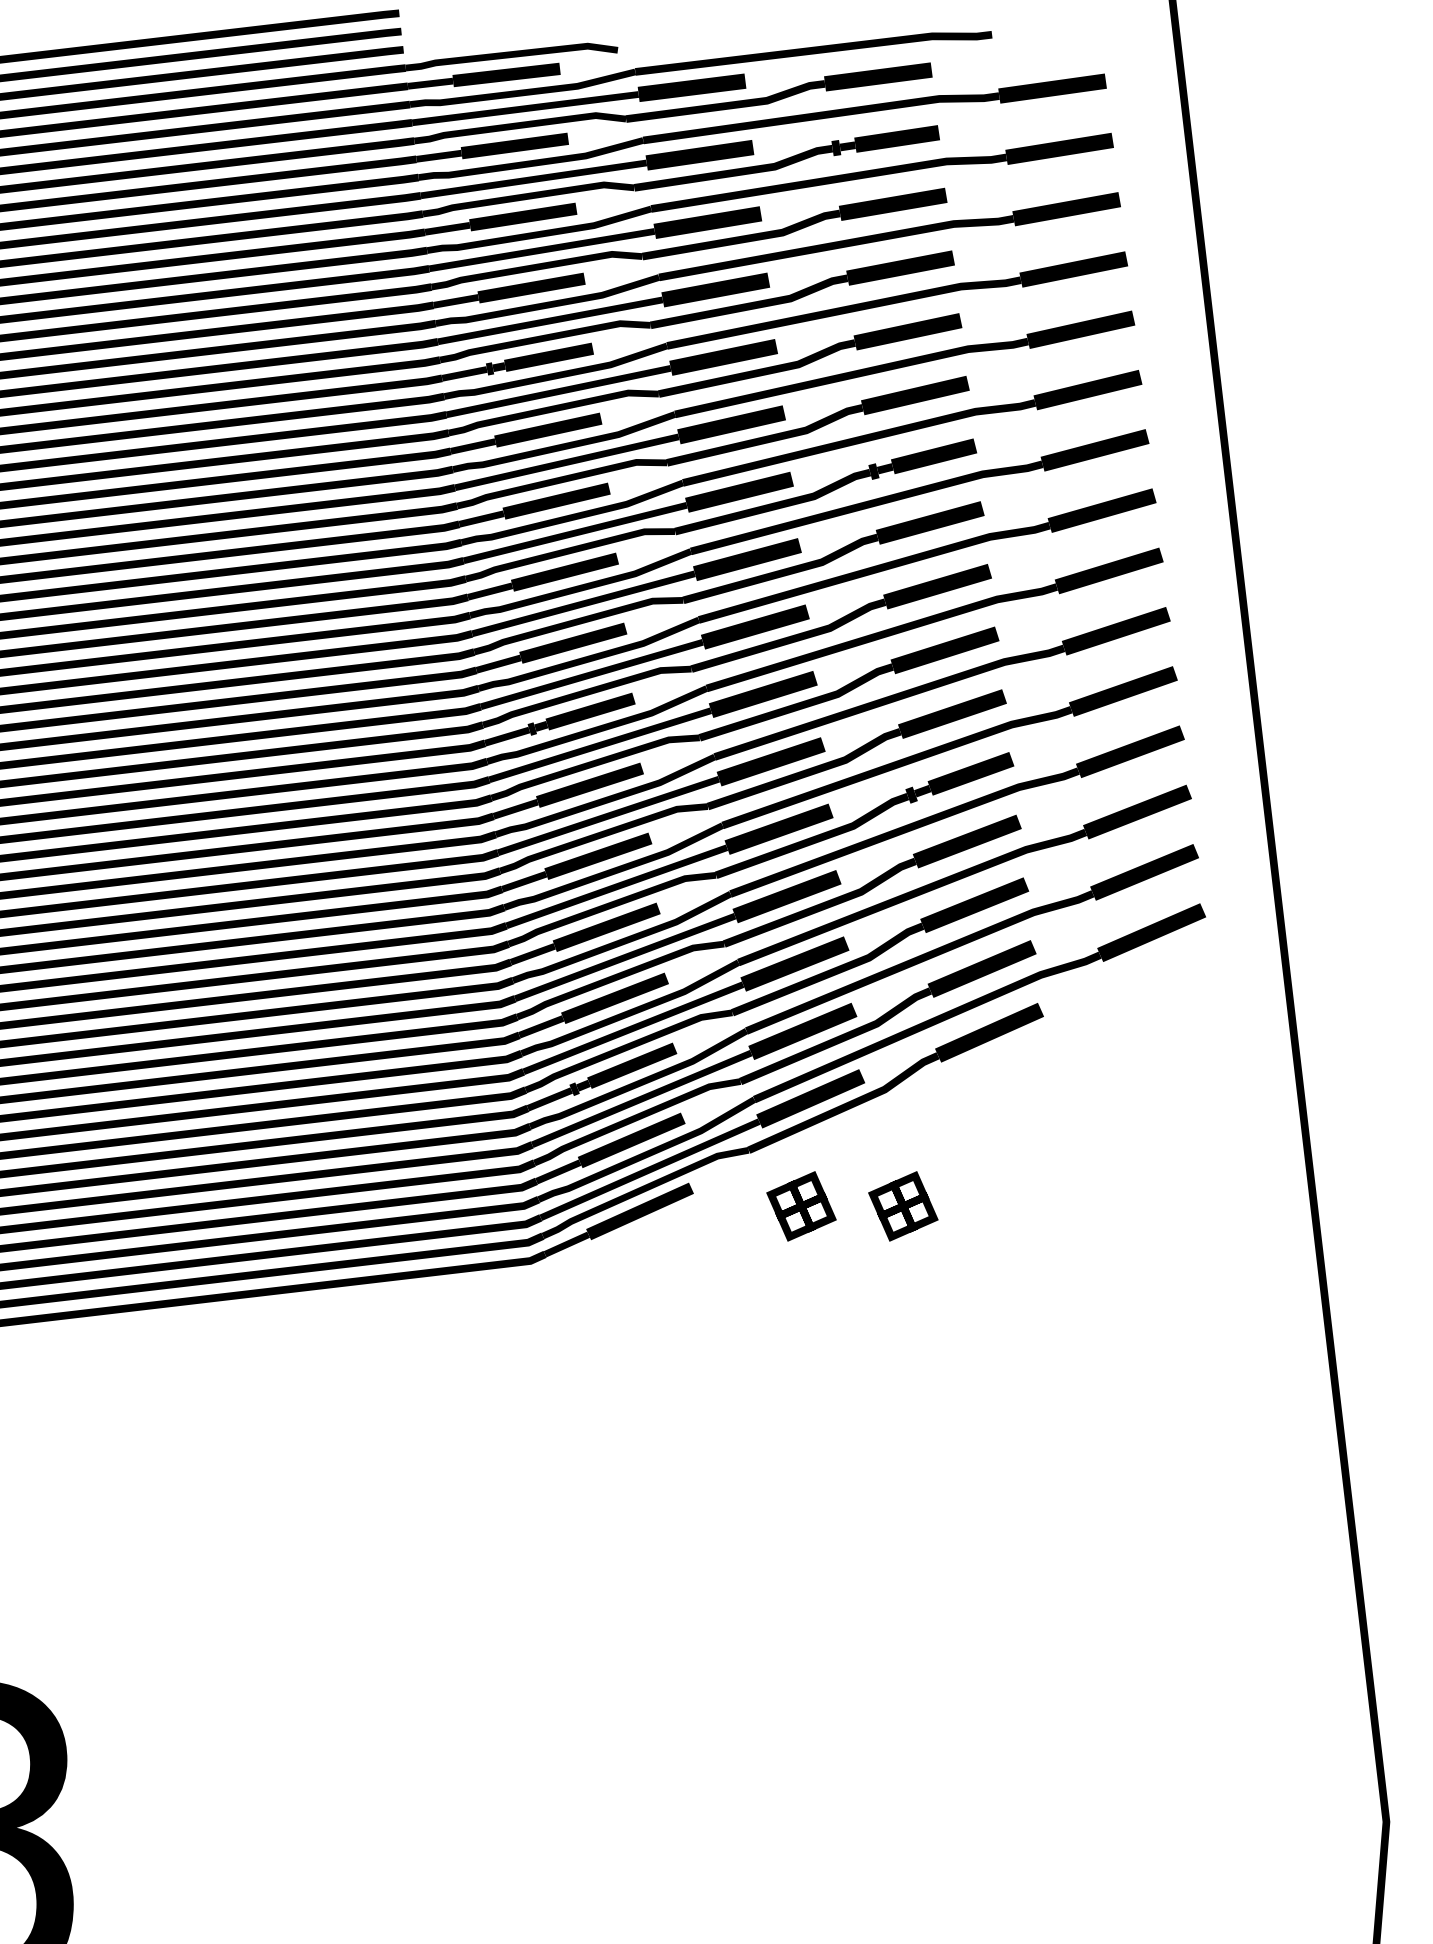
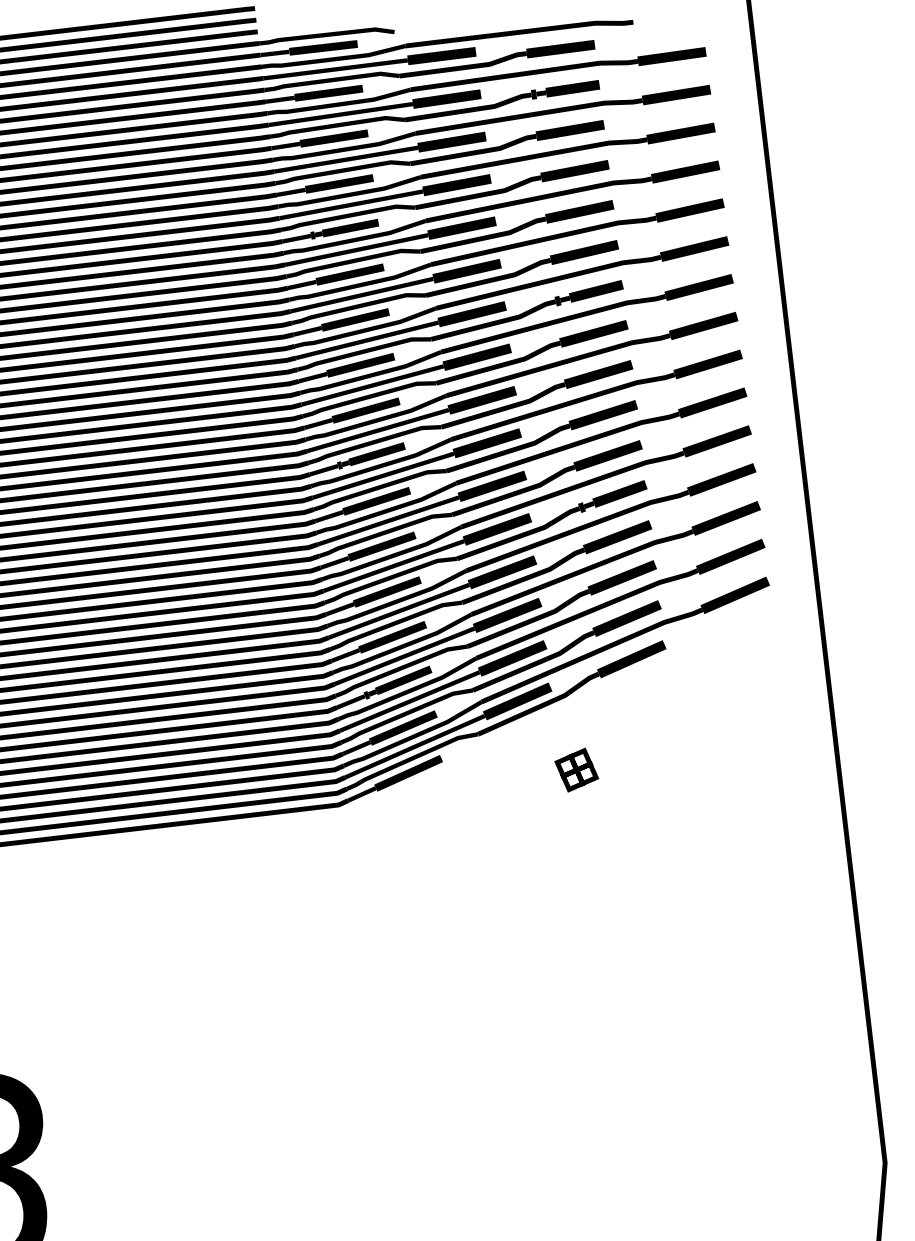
part: (801, 1205) -> (511, 769), removed

